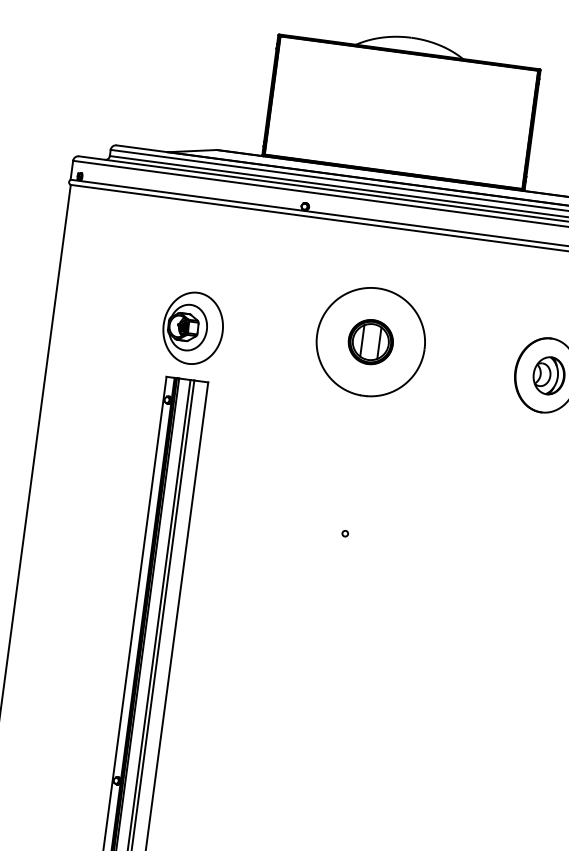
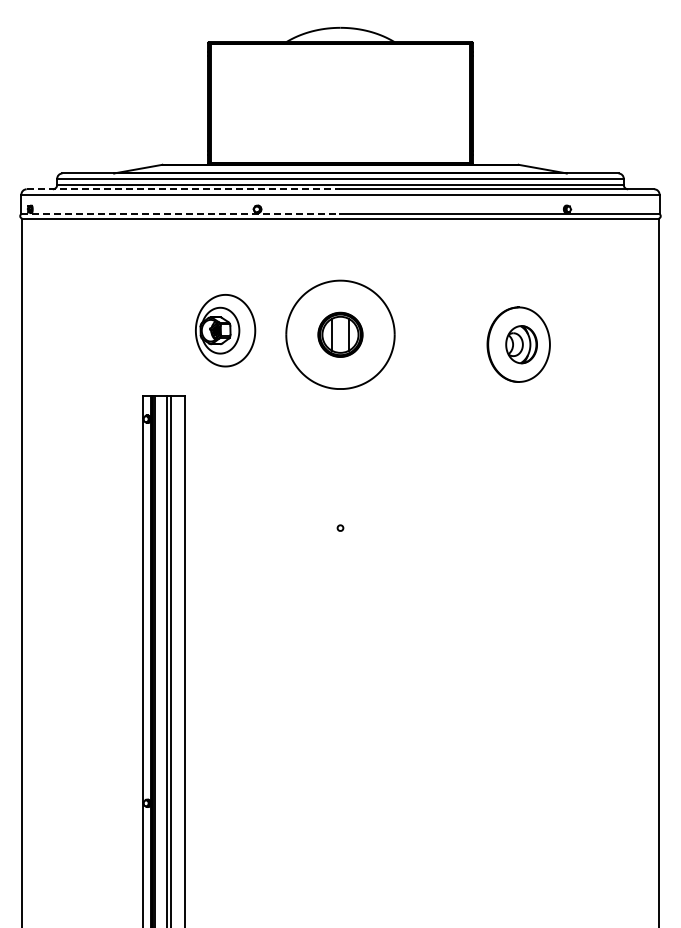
line: (234, 177) -> (183, 189), solid -> dashed
line: (228, 200) -> (180, 213), solid -> dashed
part: (193, 328) -> (225, 330), moved

